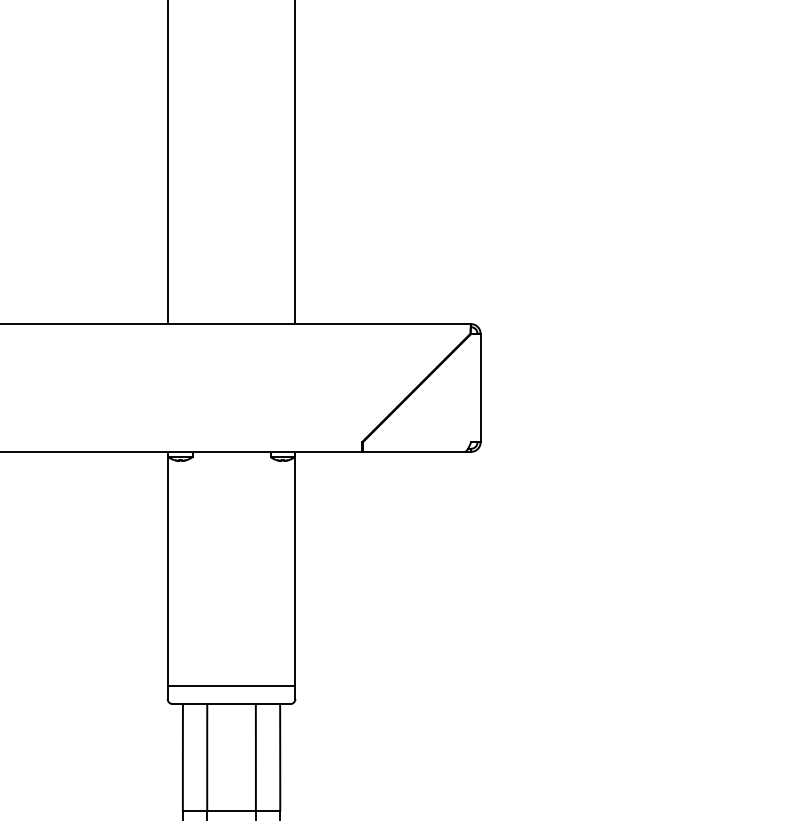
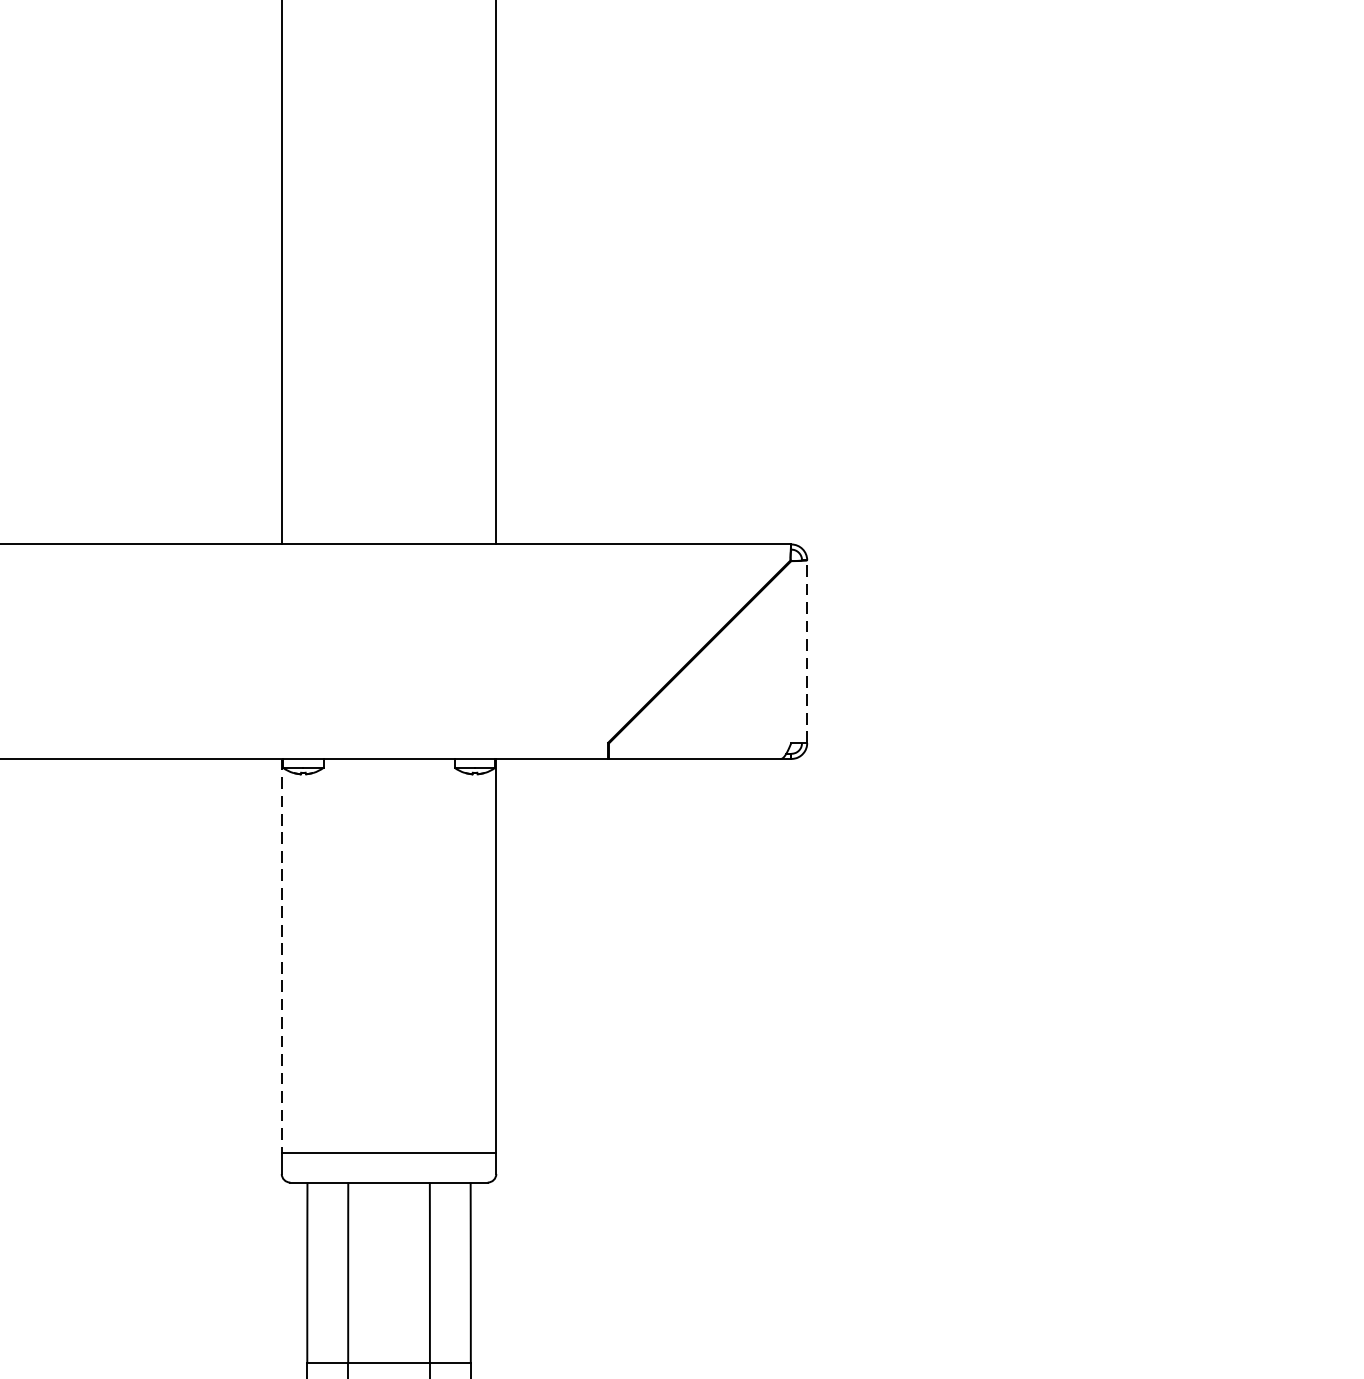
line: (480, 387) -> (807, 650), solid -> dashed
line: (167, 569) -> (281, 956), solid -> dashed

